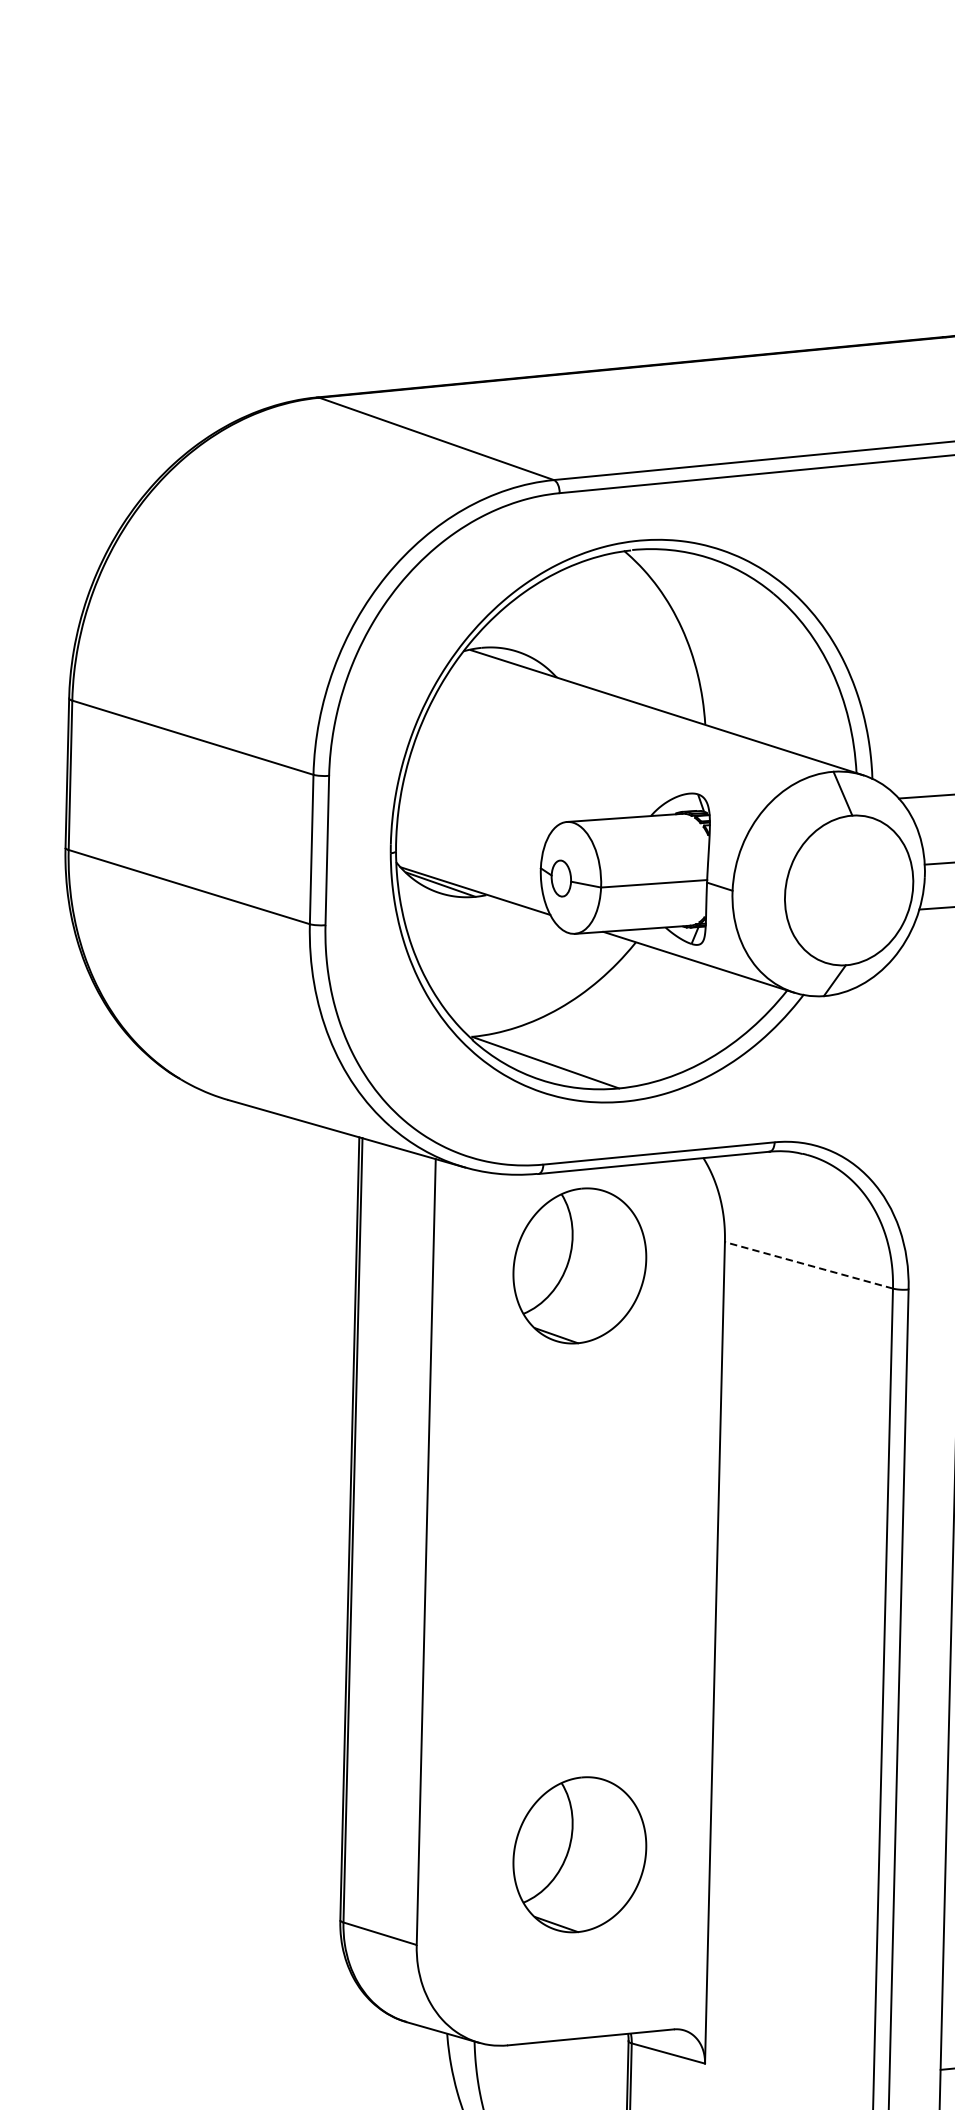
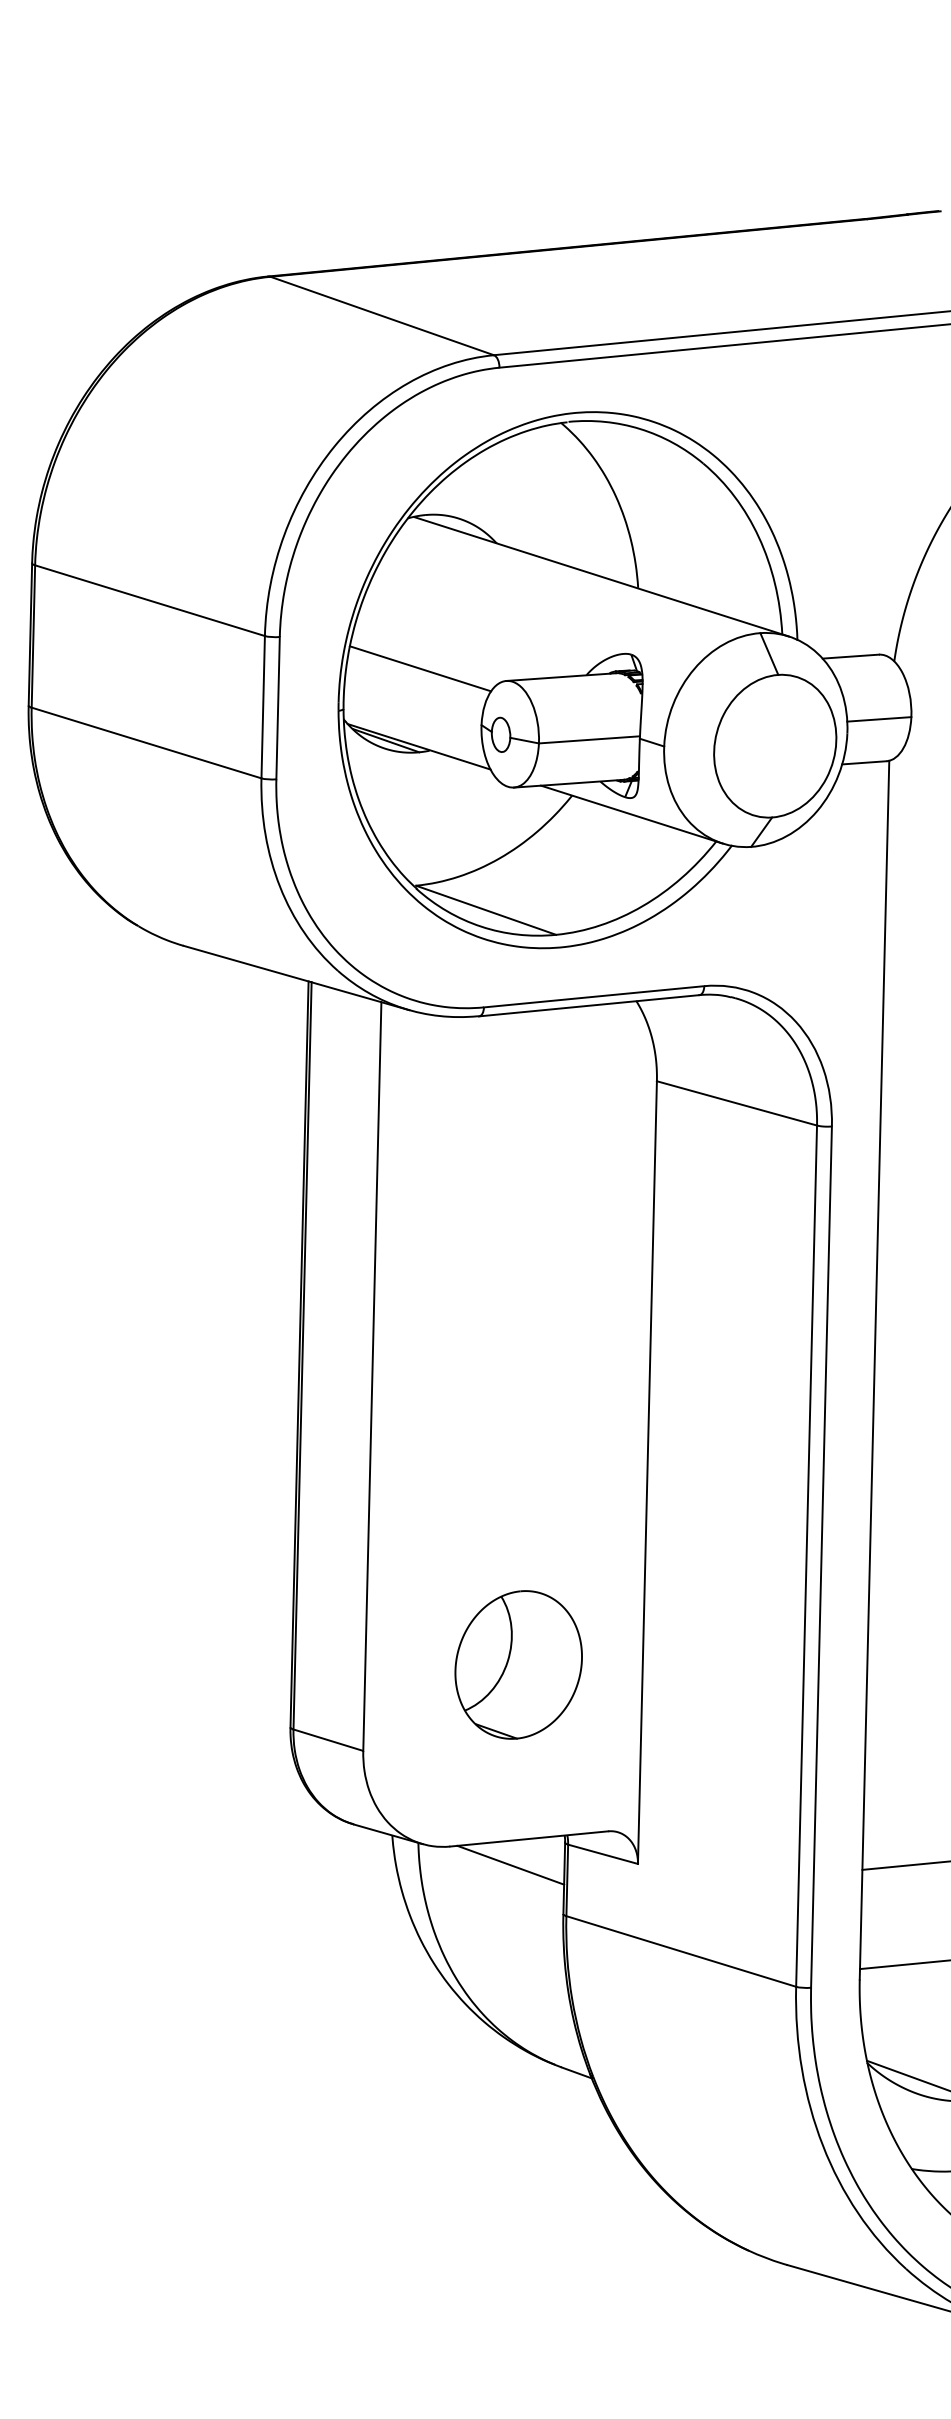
line: (476, 808) -> (420, 668), added
part: (579, 1265) -> (518, 1103), removed
line: (808, 1265) -> (736, 1103), dashed -> solid
line: (571, 2064) -> (510, 1864), added

